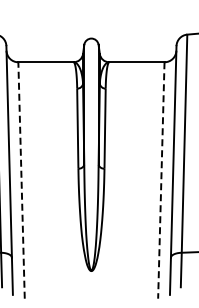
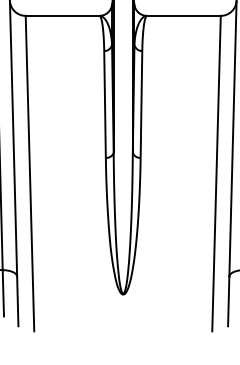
line: (21, 179) -> (29, 172), dashed -> solid
line: (161, 180) -> (216, 173), dashed -> solid

